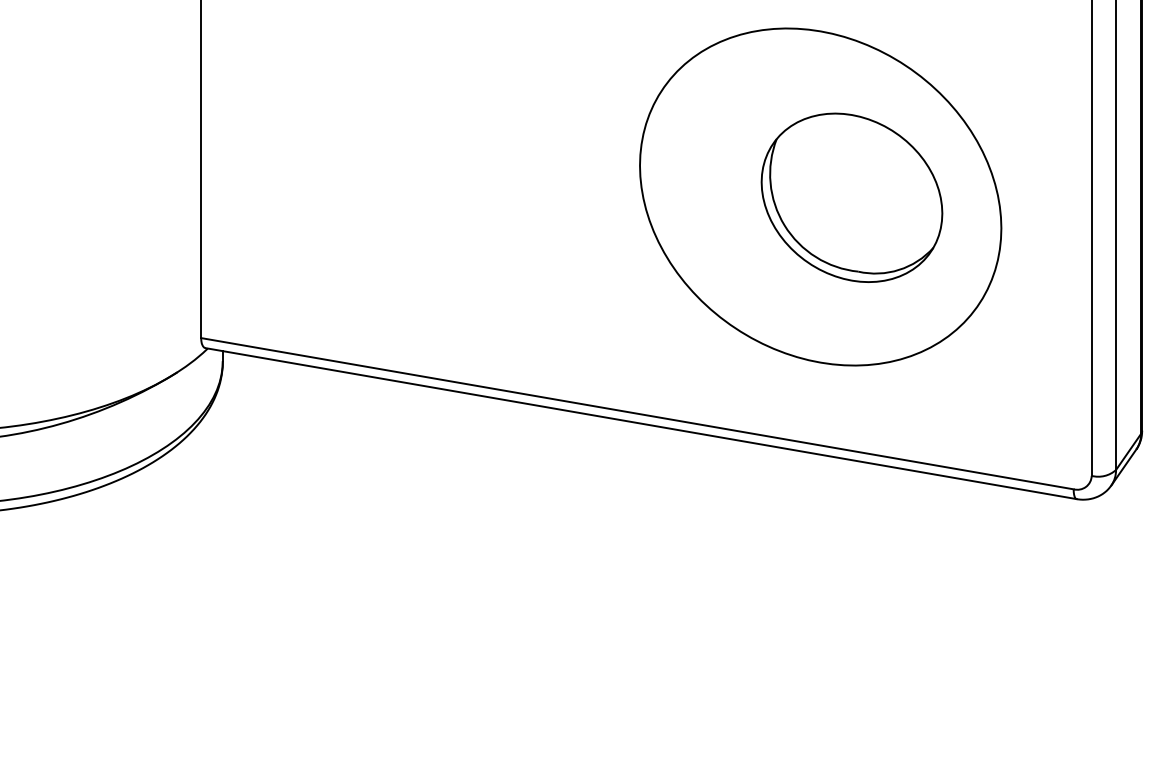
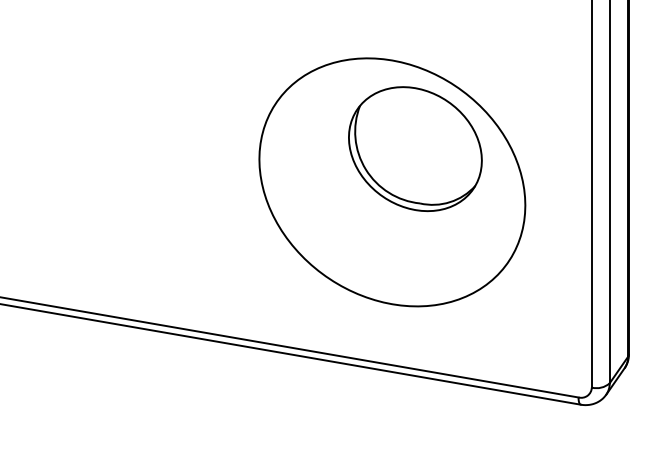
part: (851, 197) -> (415, 148), moved

